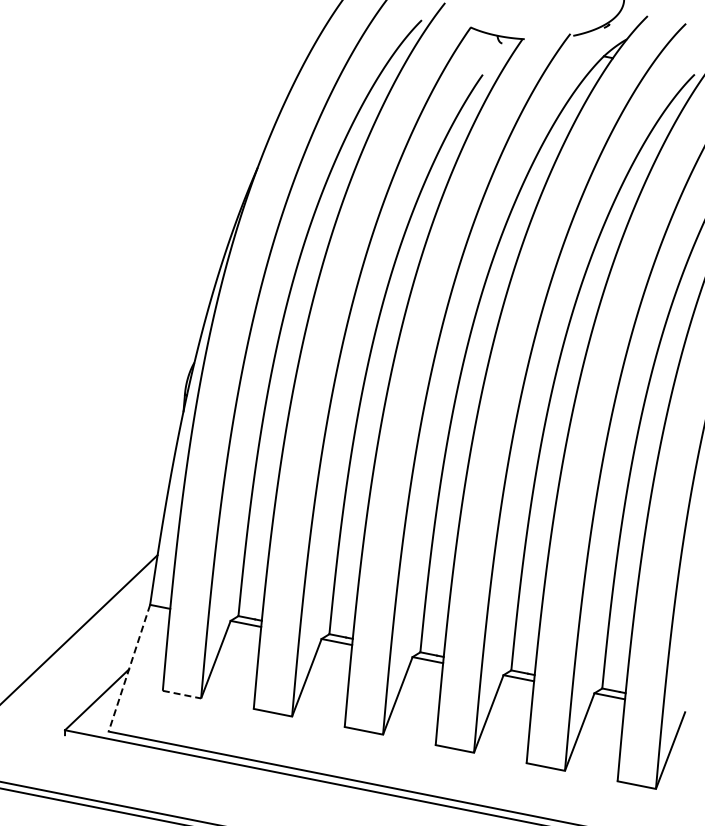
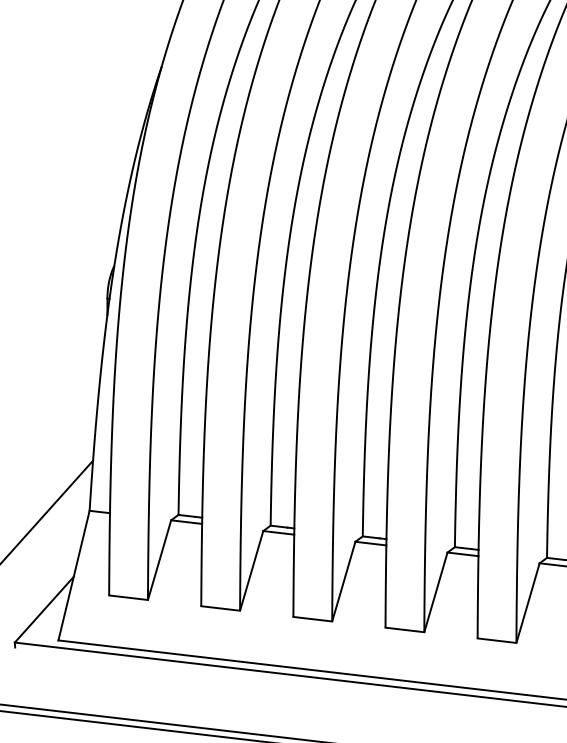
line: (129, 668) -> (74, 575), dashed -> solid
line: (182, 694) -> (129, 597), dashed -> solid

